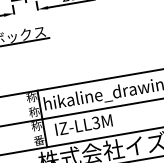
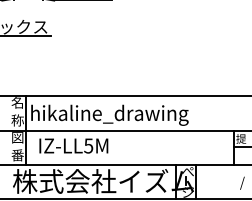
text: (31, 97) -> (17, 102), 称 -> 名
text: (95, 122) -> (88, 145), IZ-LL3M -> IZ-LL5M
text: (36, 126) -> (17, 137), 称 -> 図

